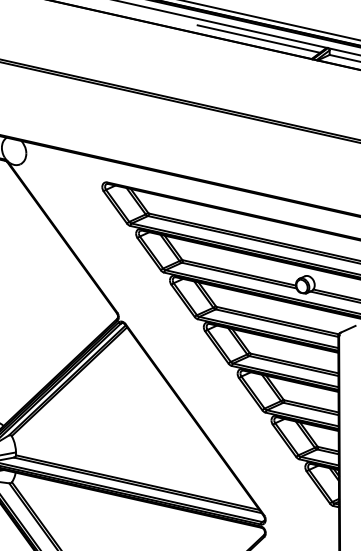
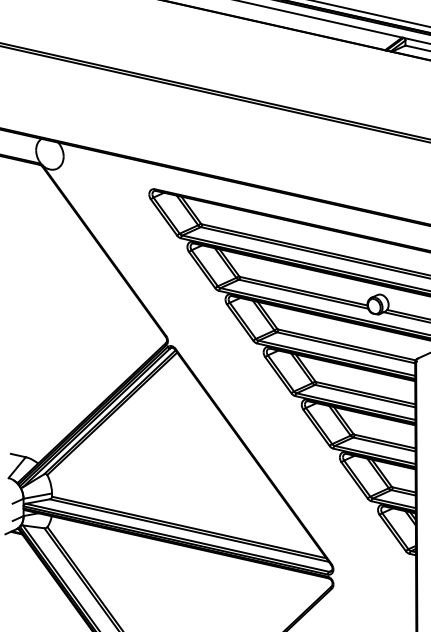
line: (258, 38) -> (325, 27), removed

